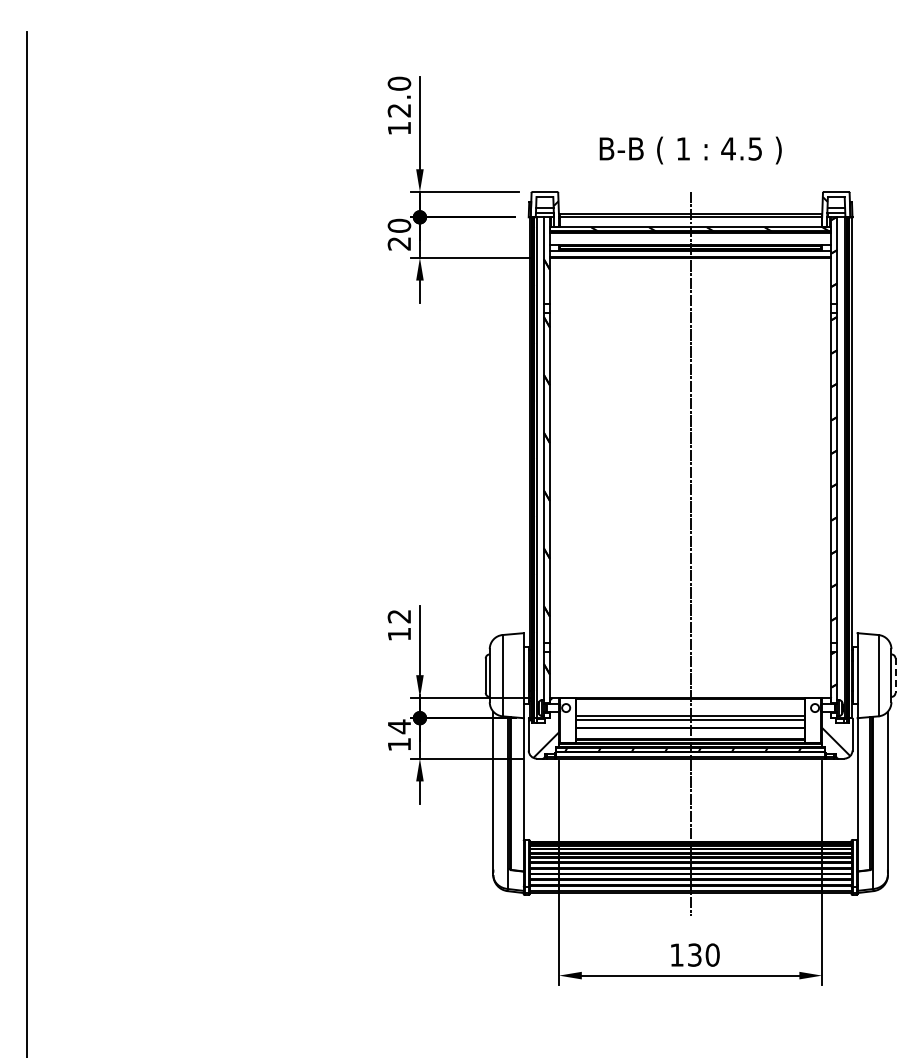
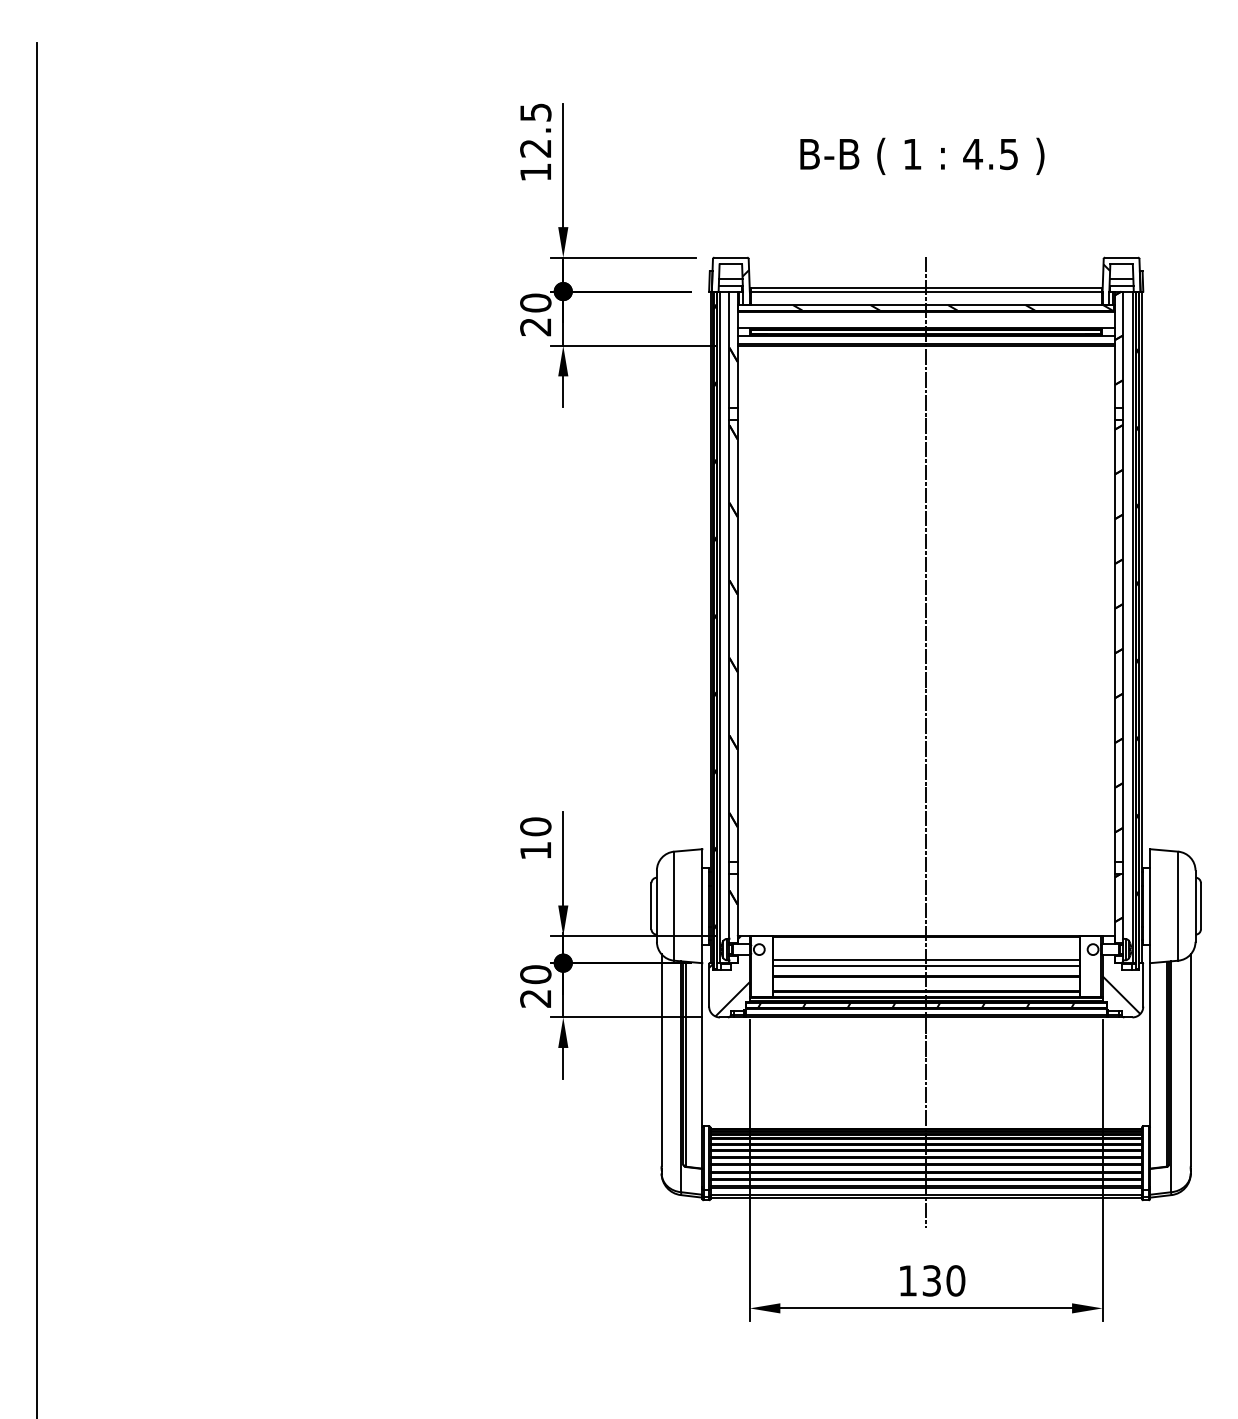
text: (399, 83) -> (535, 112), 12.0 -> 12.5
text: (690, 150) -> (922, 156), moved
text: (399, 616) -> (535, 826), 12 -> 10
line: (895, 676) -> (1200, 907), dashed -> solid
text: (399, 735) -> (535, 986), 14 -> 20

